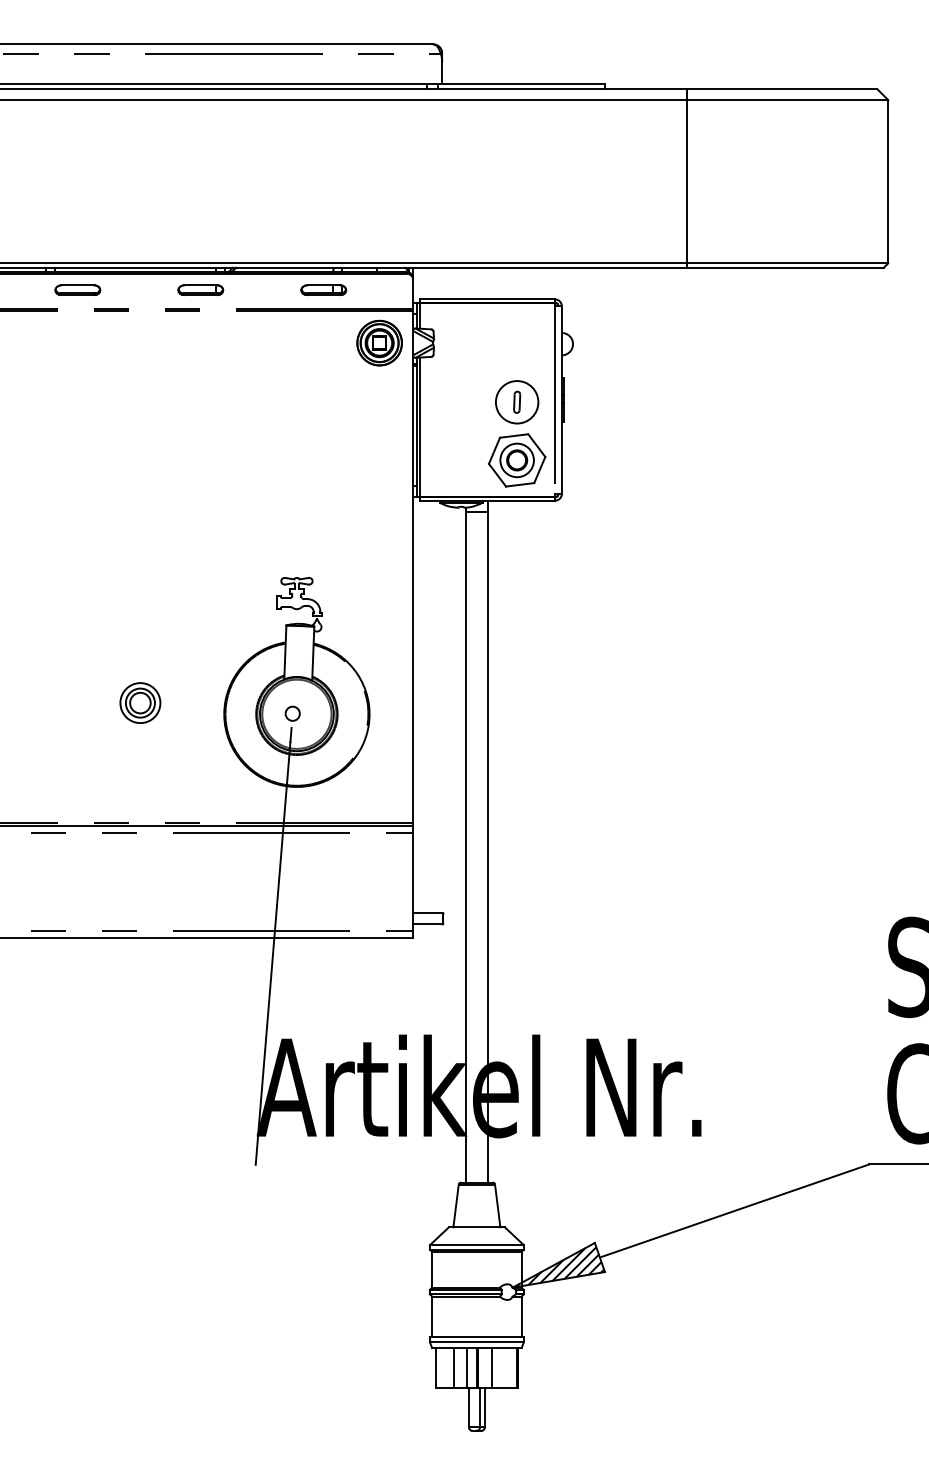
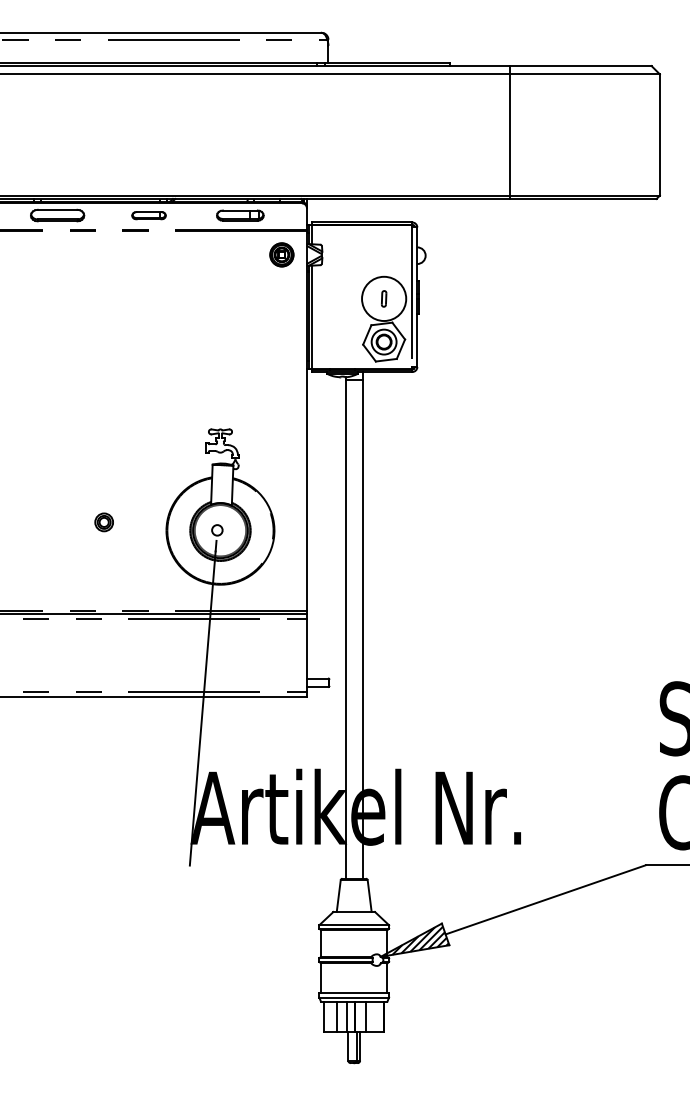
part: (77, 290) -> (57, 215), size x1.6
part: (323, 290) -> (240, 215), size x1.4
part: (379, 342) -> (281, 254), size x0.7
circle: (516, 402) -> (383, 299), size x1.4
part: (140, 702) -> (104, 521), size x0.6

